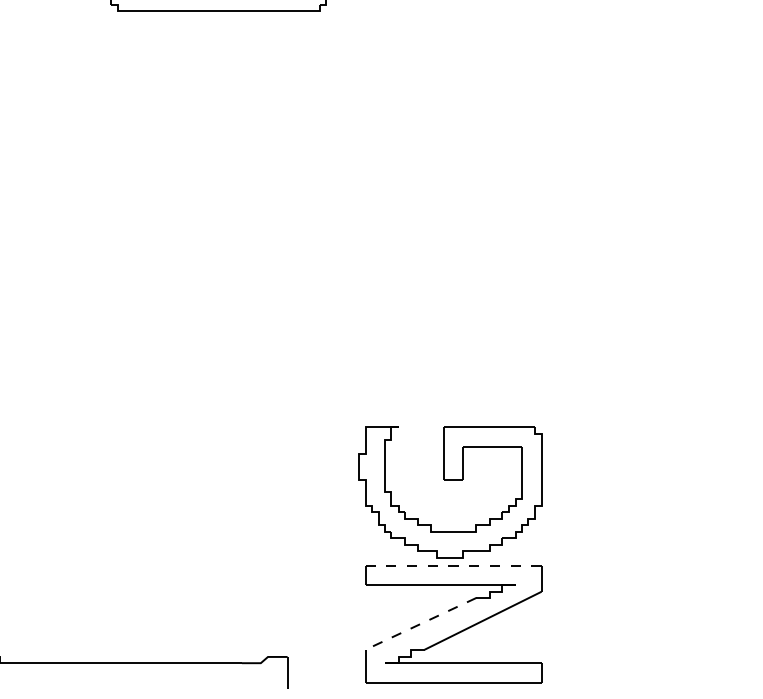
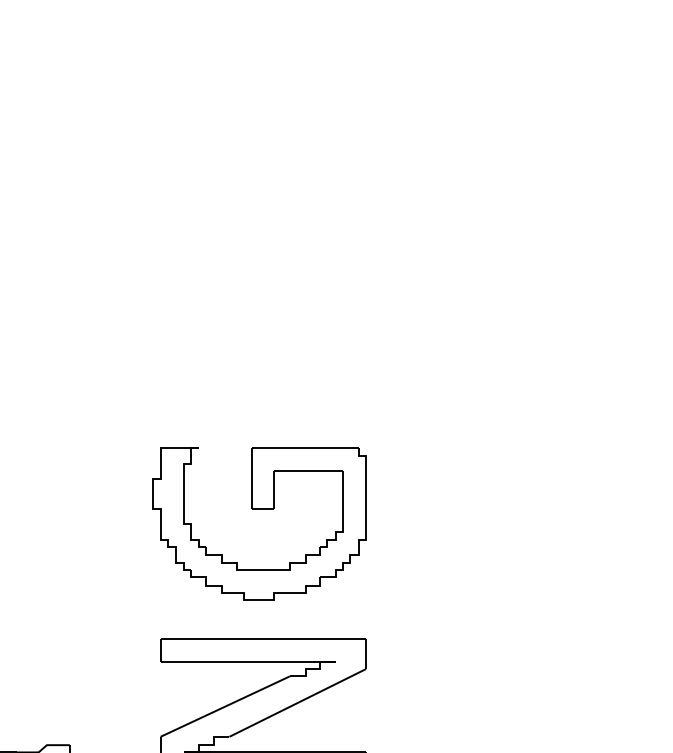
part: (450, 480) -> (259, 510), moved
line: (453, 565) -> (263, 638), dashed -> solid
line: (420, 624) -> (224, 707), dashed -> solid

